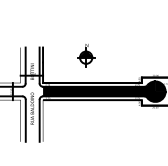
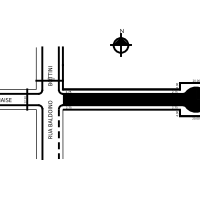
part: (85, 55) -> (120, 42), moved
line: (39, 121) -> (58, 134), solid -> dashed

